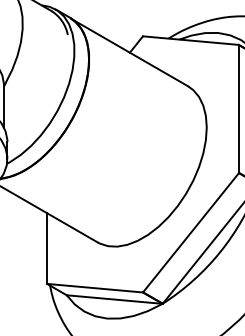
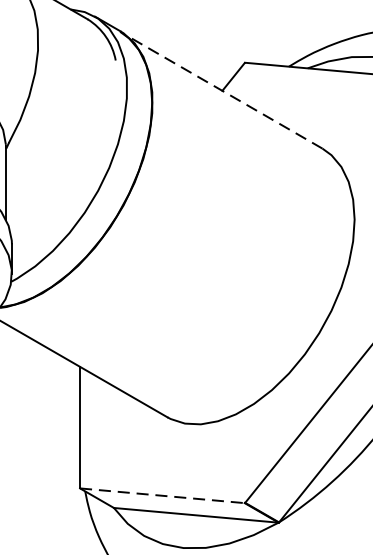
line: (131, 53) -> (225, 92), solid -> dashed
line: (95, 288) -> (163, 496), solid -> dashed

